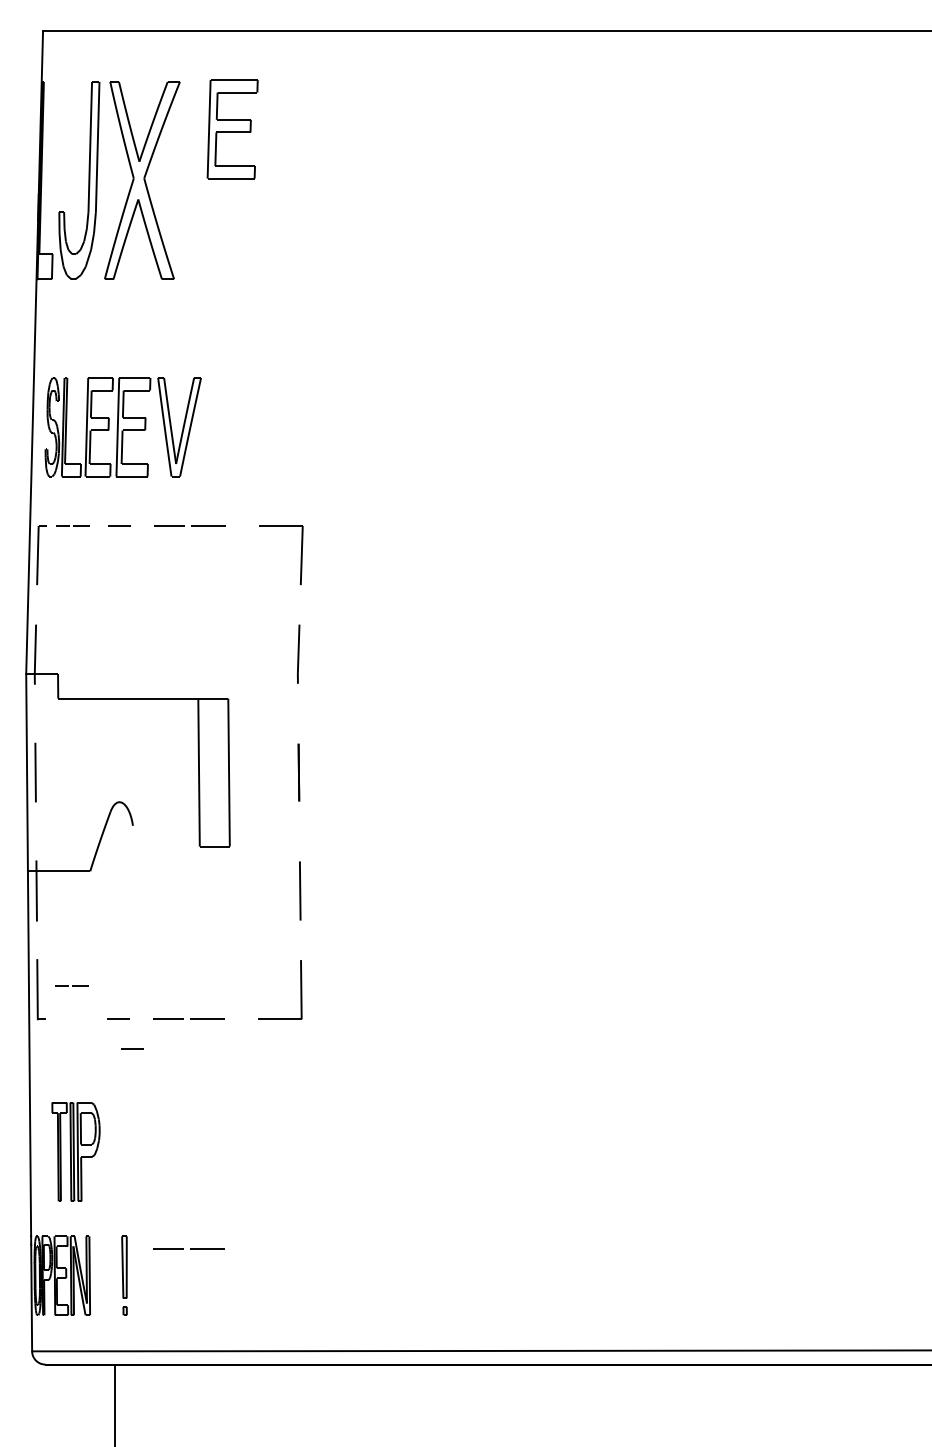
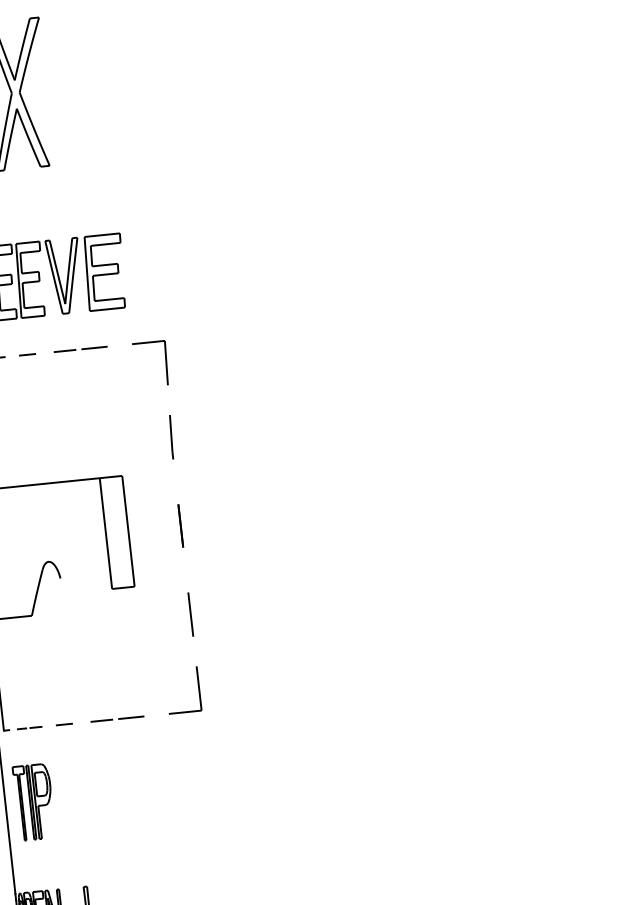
part: (232, 129) -> (104, 272), moved
line: (72, 985) -> (29, 727), moved
line: (132, 1048) -> (77, 745), removed
part: (75, 1151) -> (33, 802), moved
line: (190, 1248) -> (135, 890), removed

